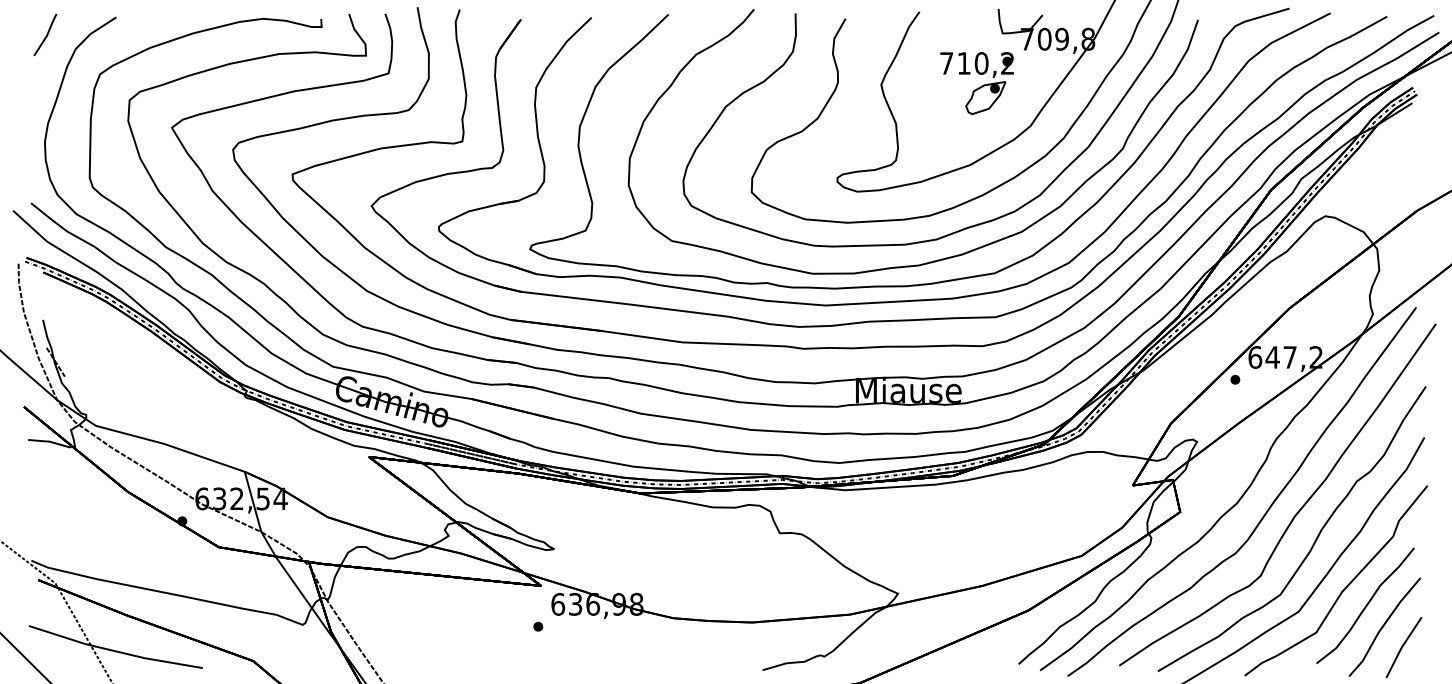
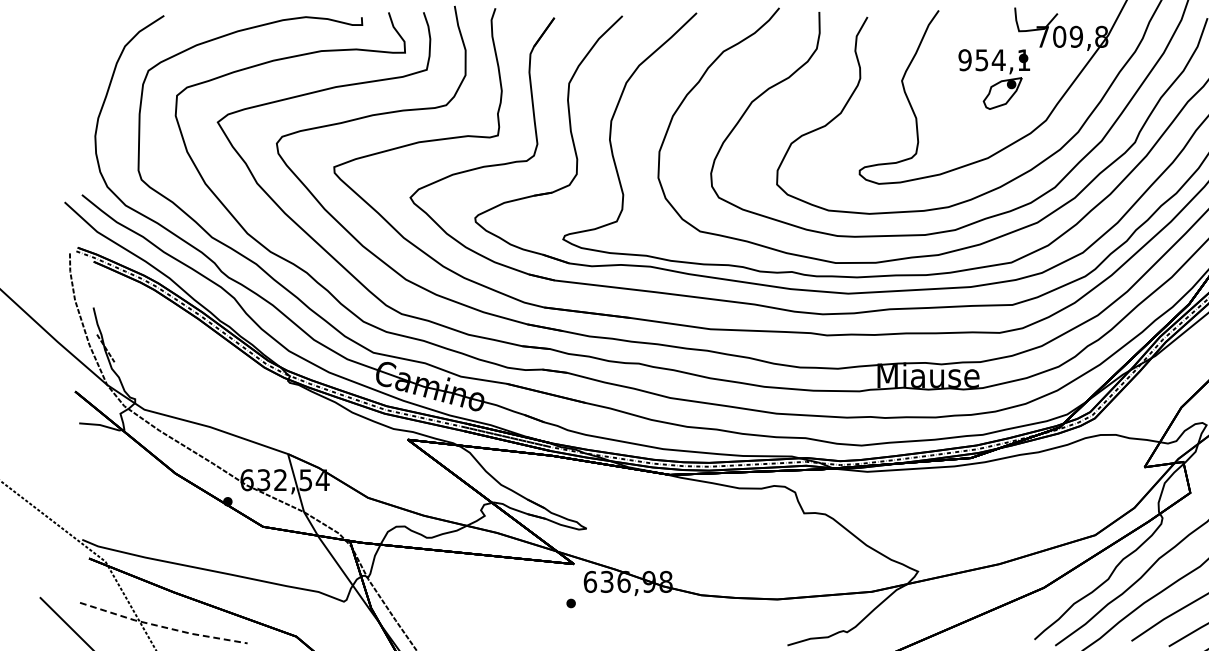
line: (46, 34) -> (96, 32), removed
text: (976, 63) -> (993, 60), 710,2 -> 954,1
line: (114, 651) -> (162, 627), solid -> dashed

